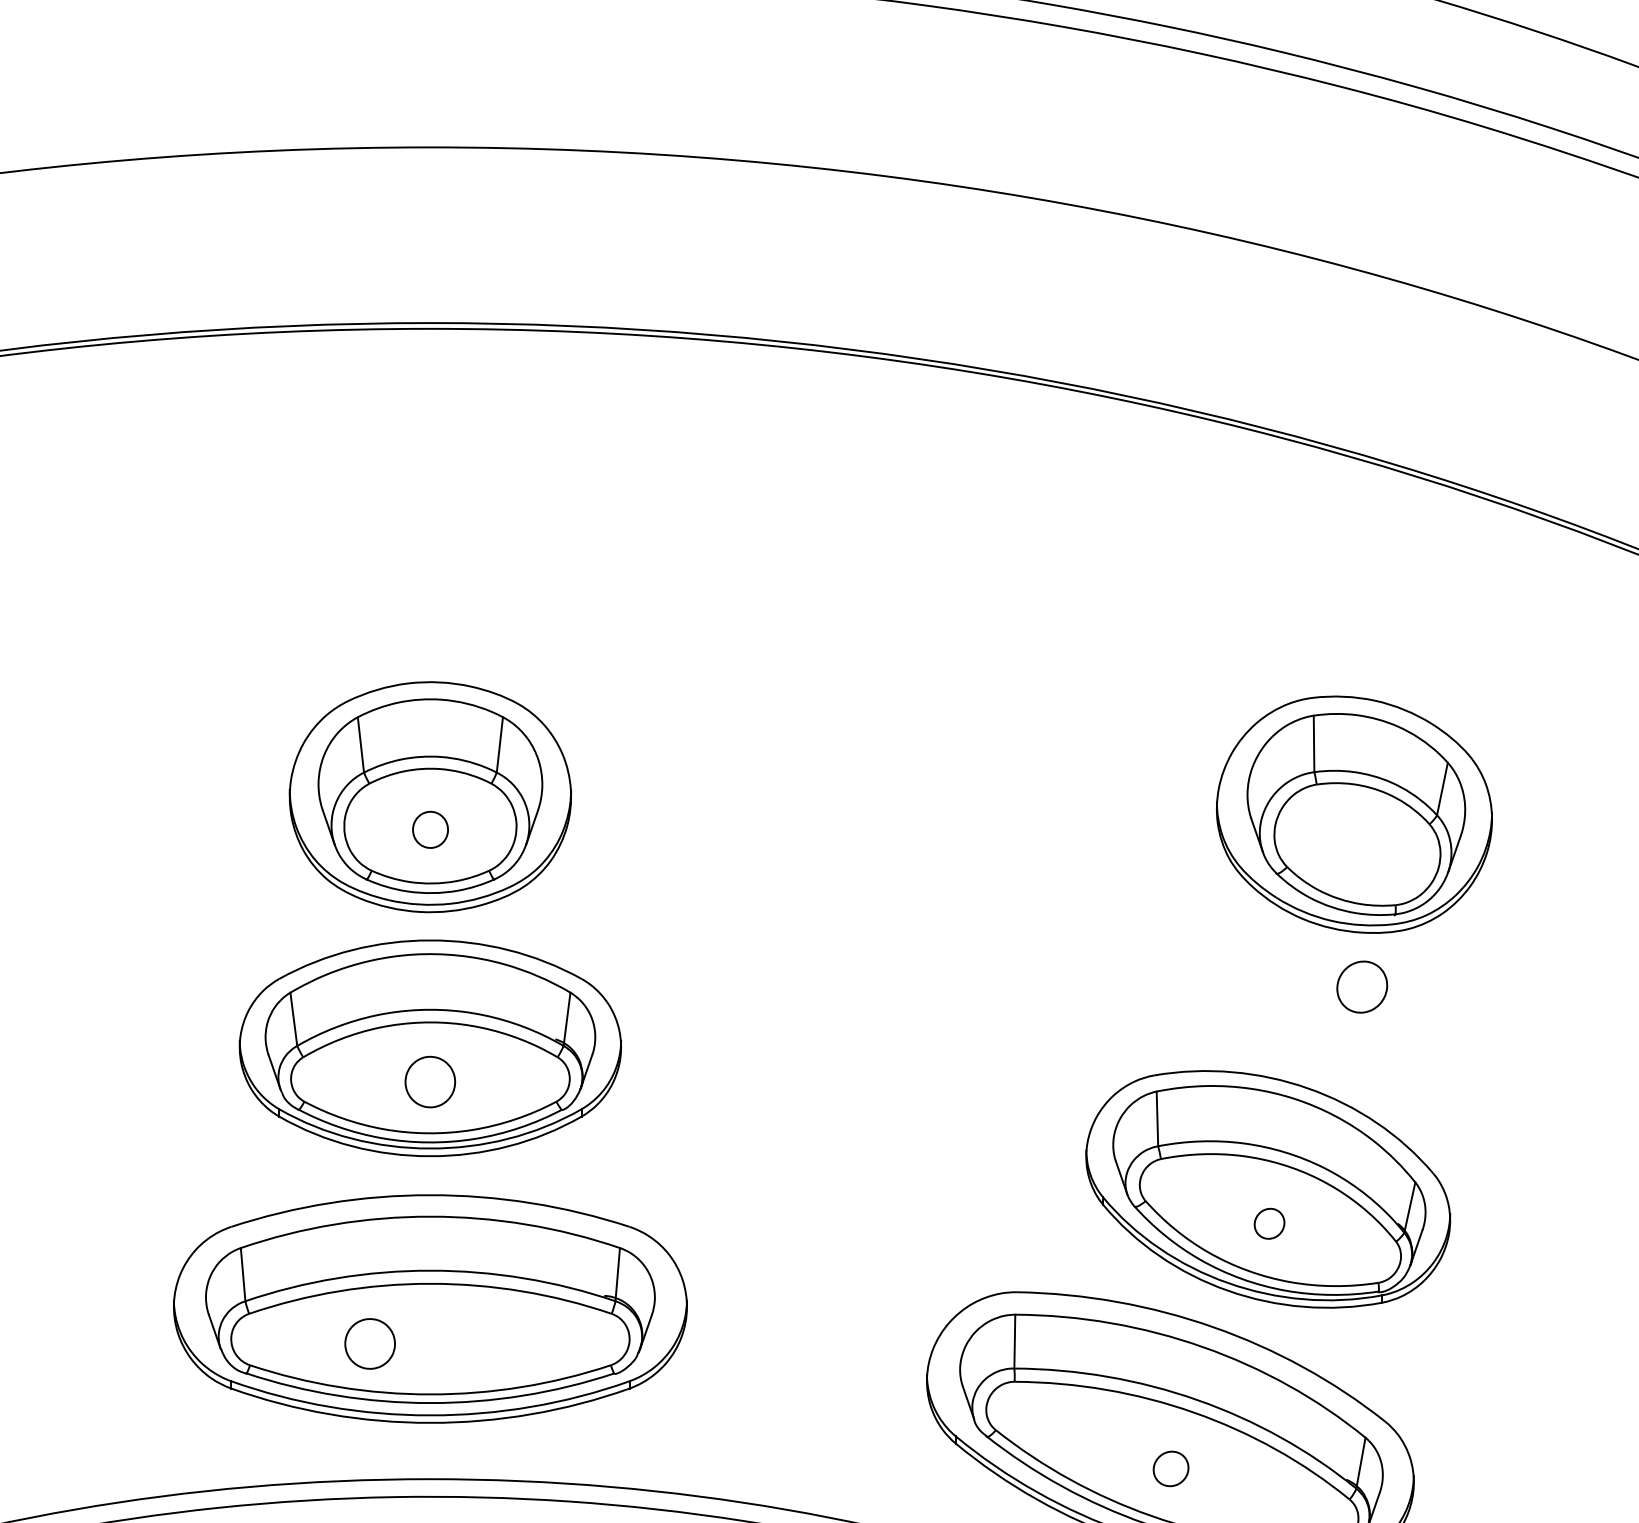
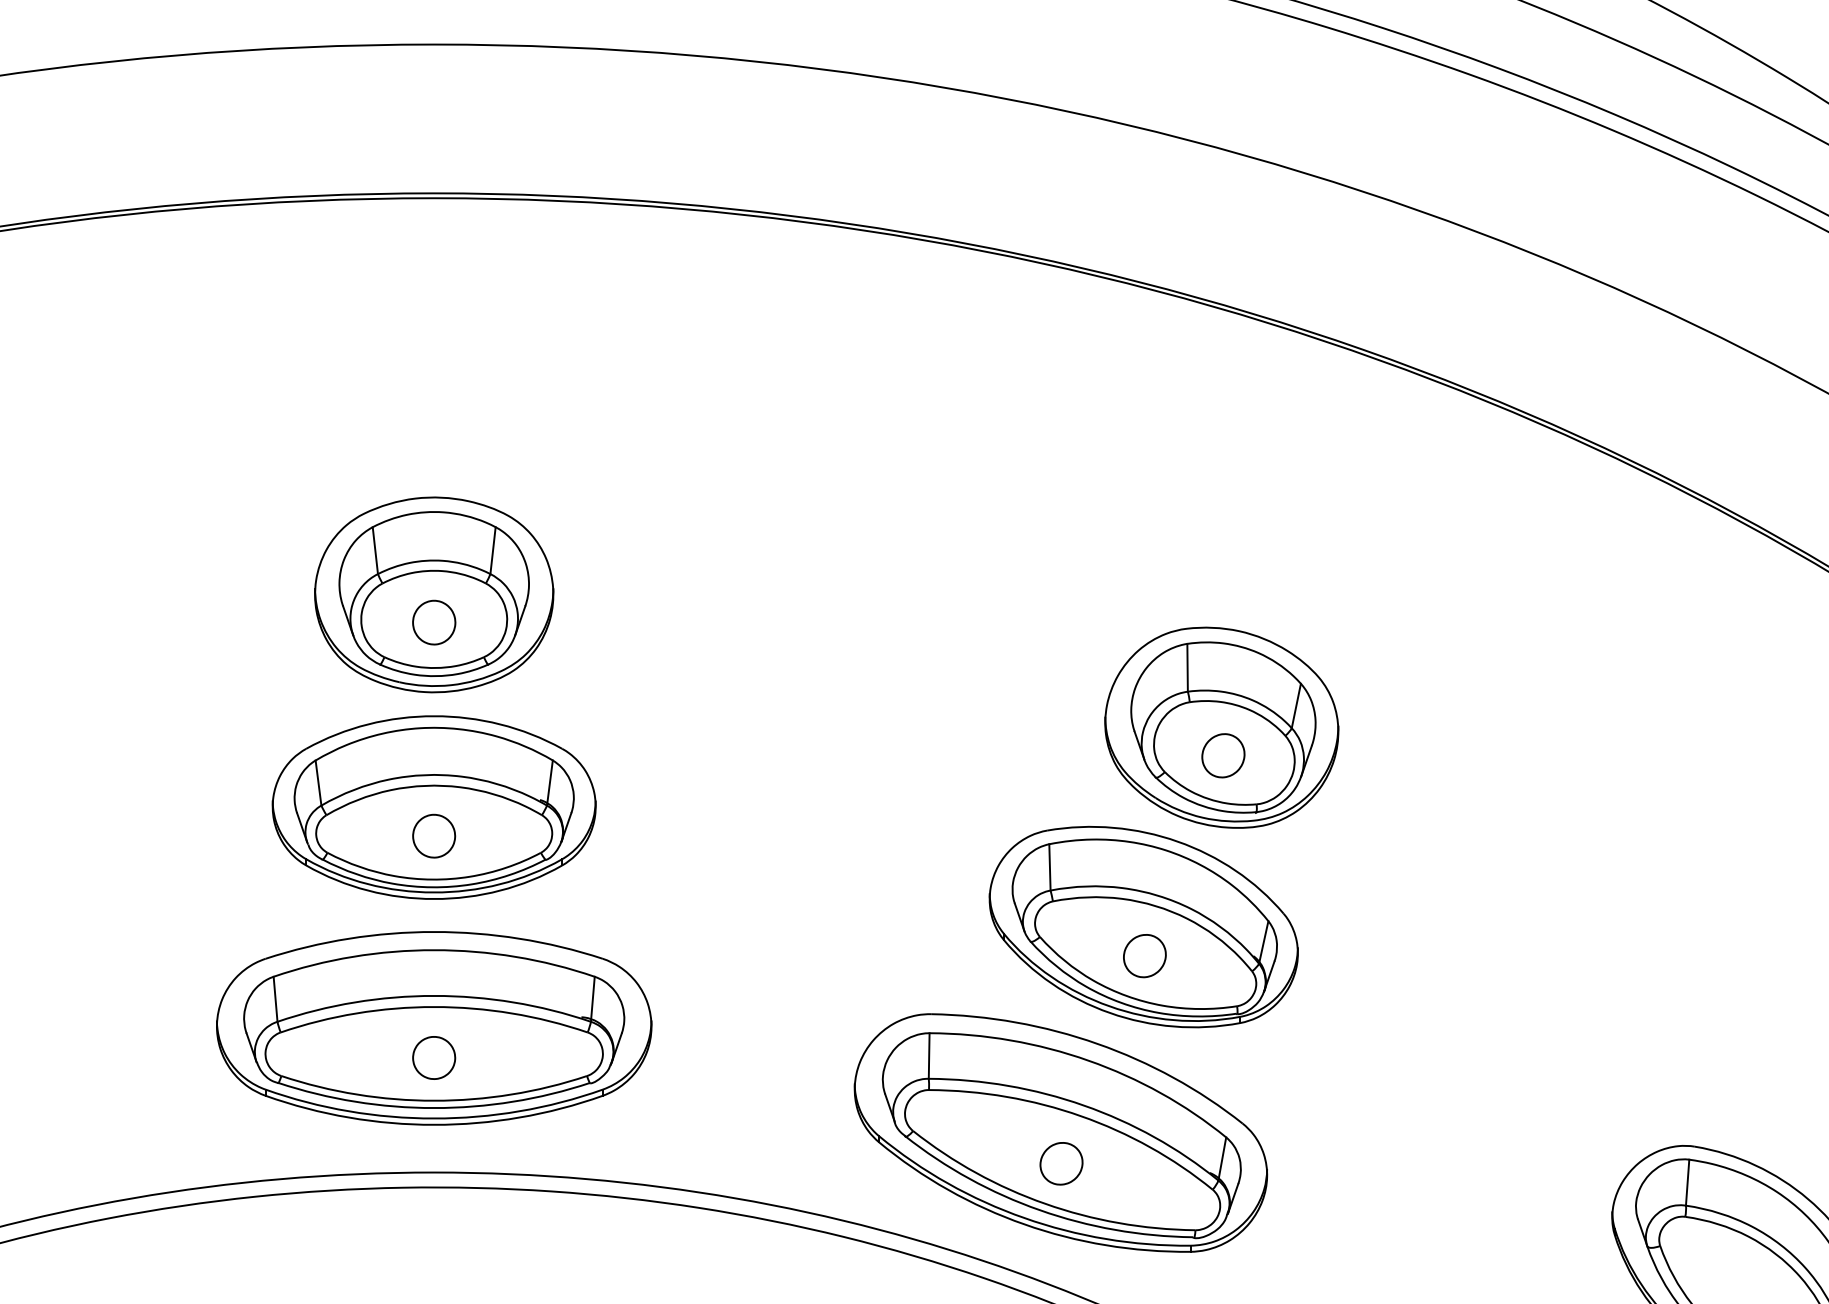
part: (1354, 814) -> (1221, 727), moved
part: (430, 829) -> (434, 622), size x1.43
part: (1269, 1224) -> (1144, 956), size x1.67
part: (370, 1343) -> (434, 1057), moved
part: (1171, 1468) -> (1061, 1163), size x1.43

